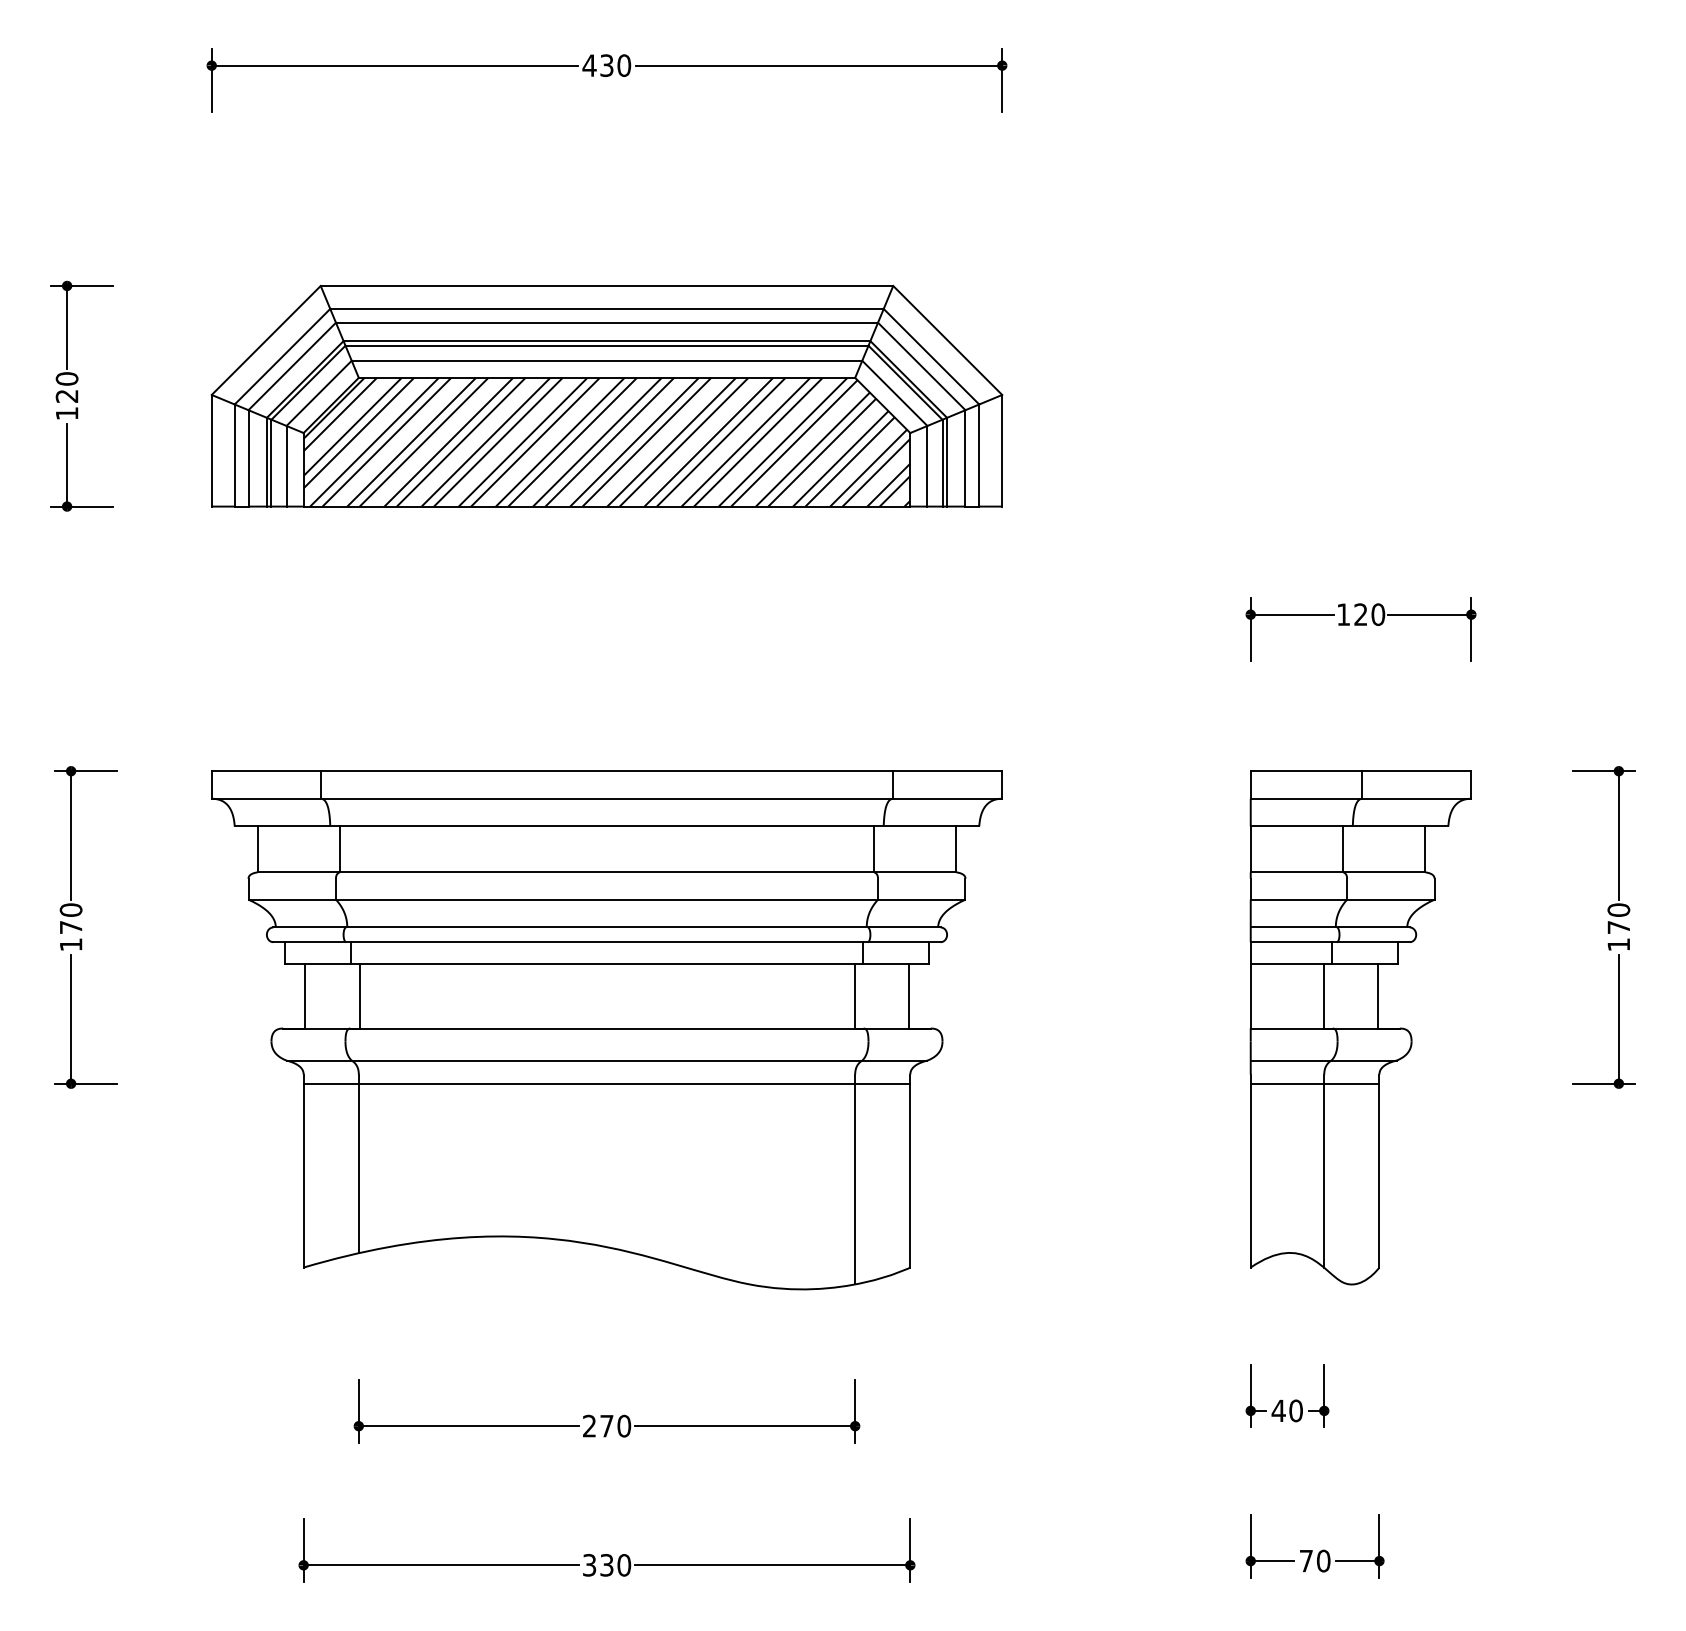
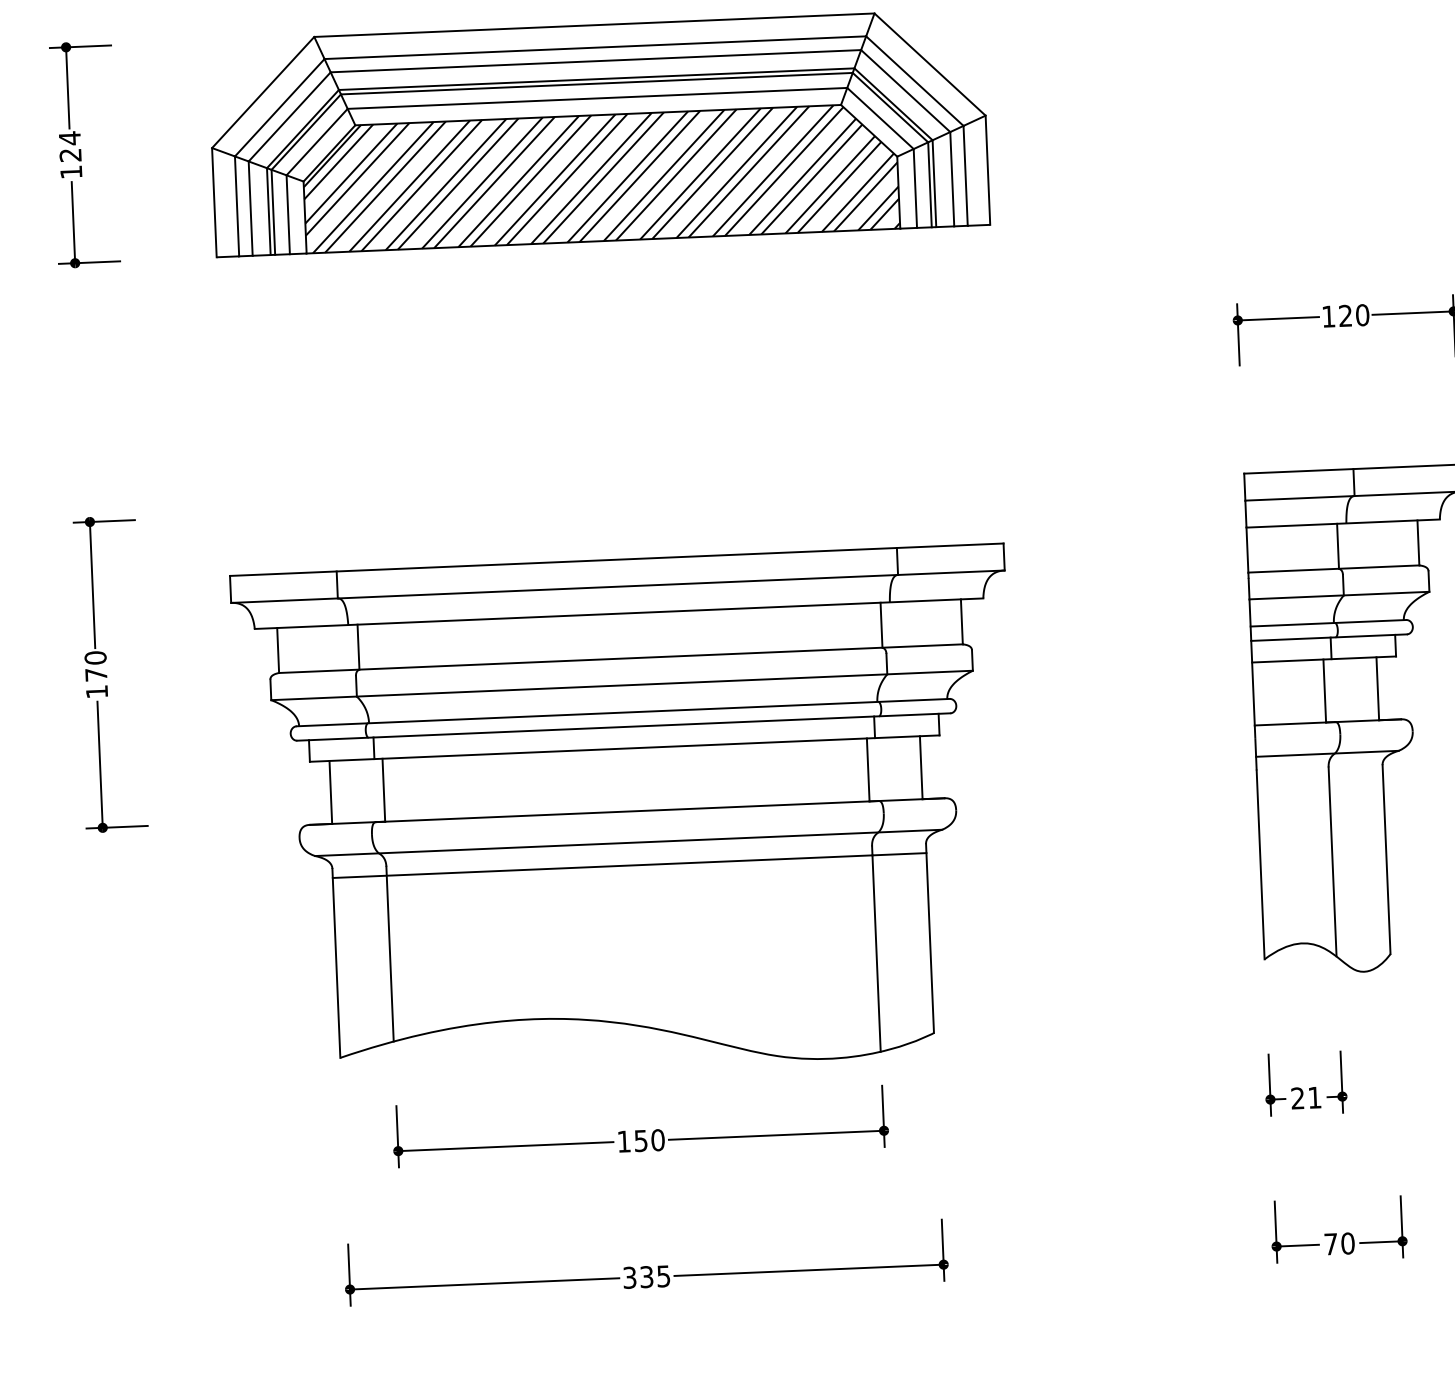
text: (66, 378) -> (69, 137), 120 -> 124
part: (606, 1030) -> (626, 813), moved
line: (1314, 1083) -> (1319, 776), removed
text: (1286, 1410) -> (1305, 1097), 40 -> 21
text: (598, 1425) -> (632, 1140), 270 -> 150
text: (624, 1565) -> (664, 1276), 330 -> 335

